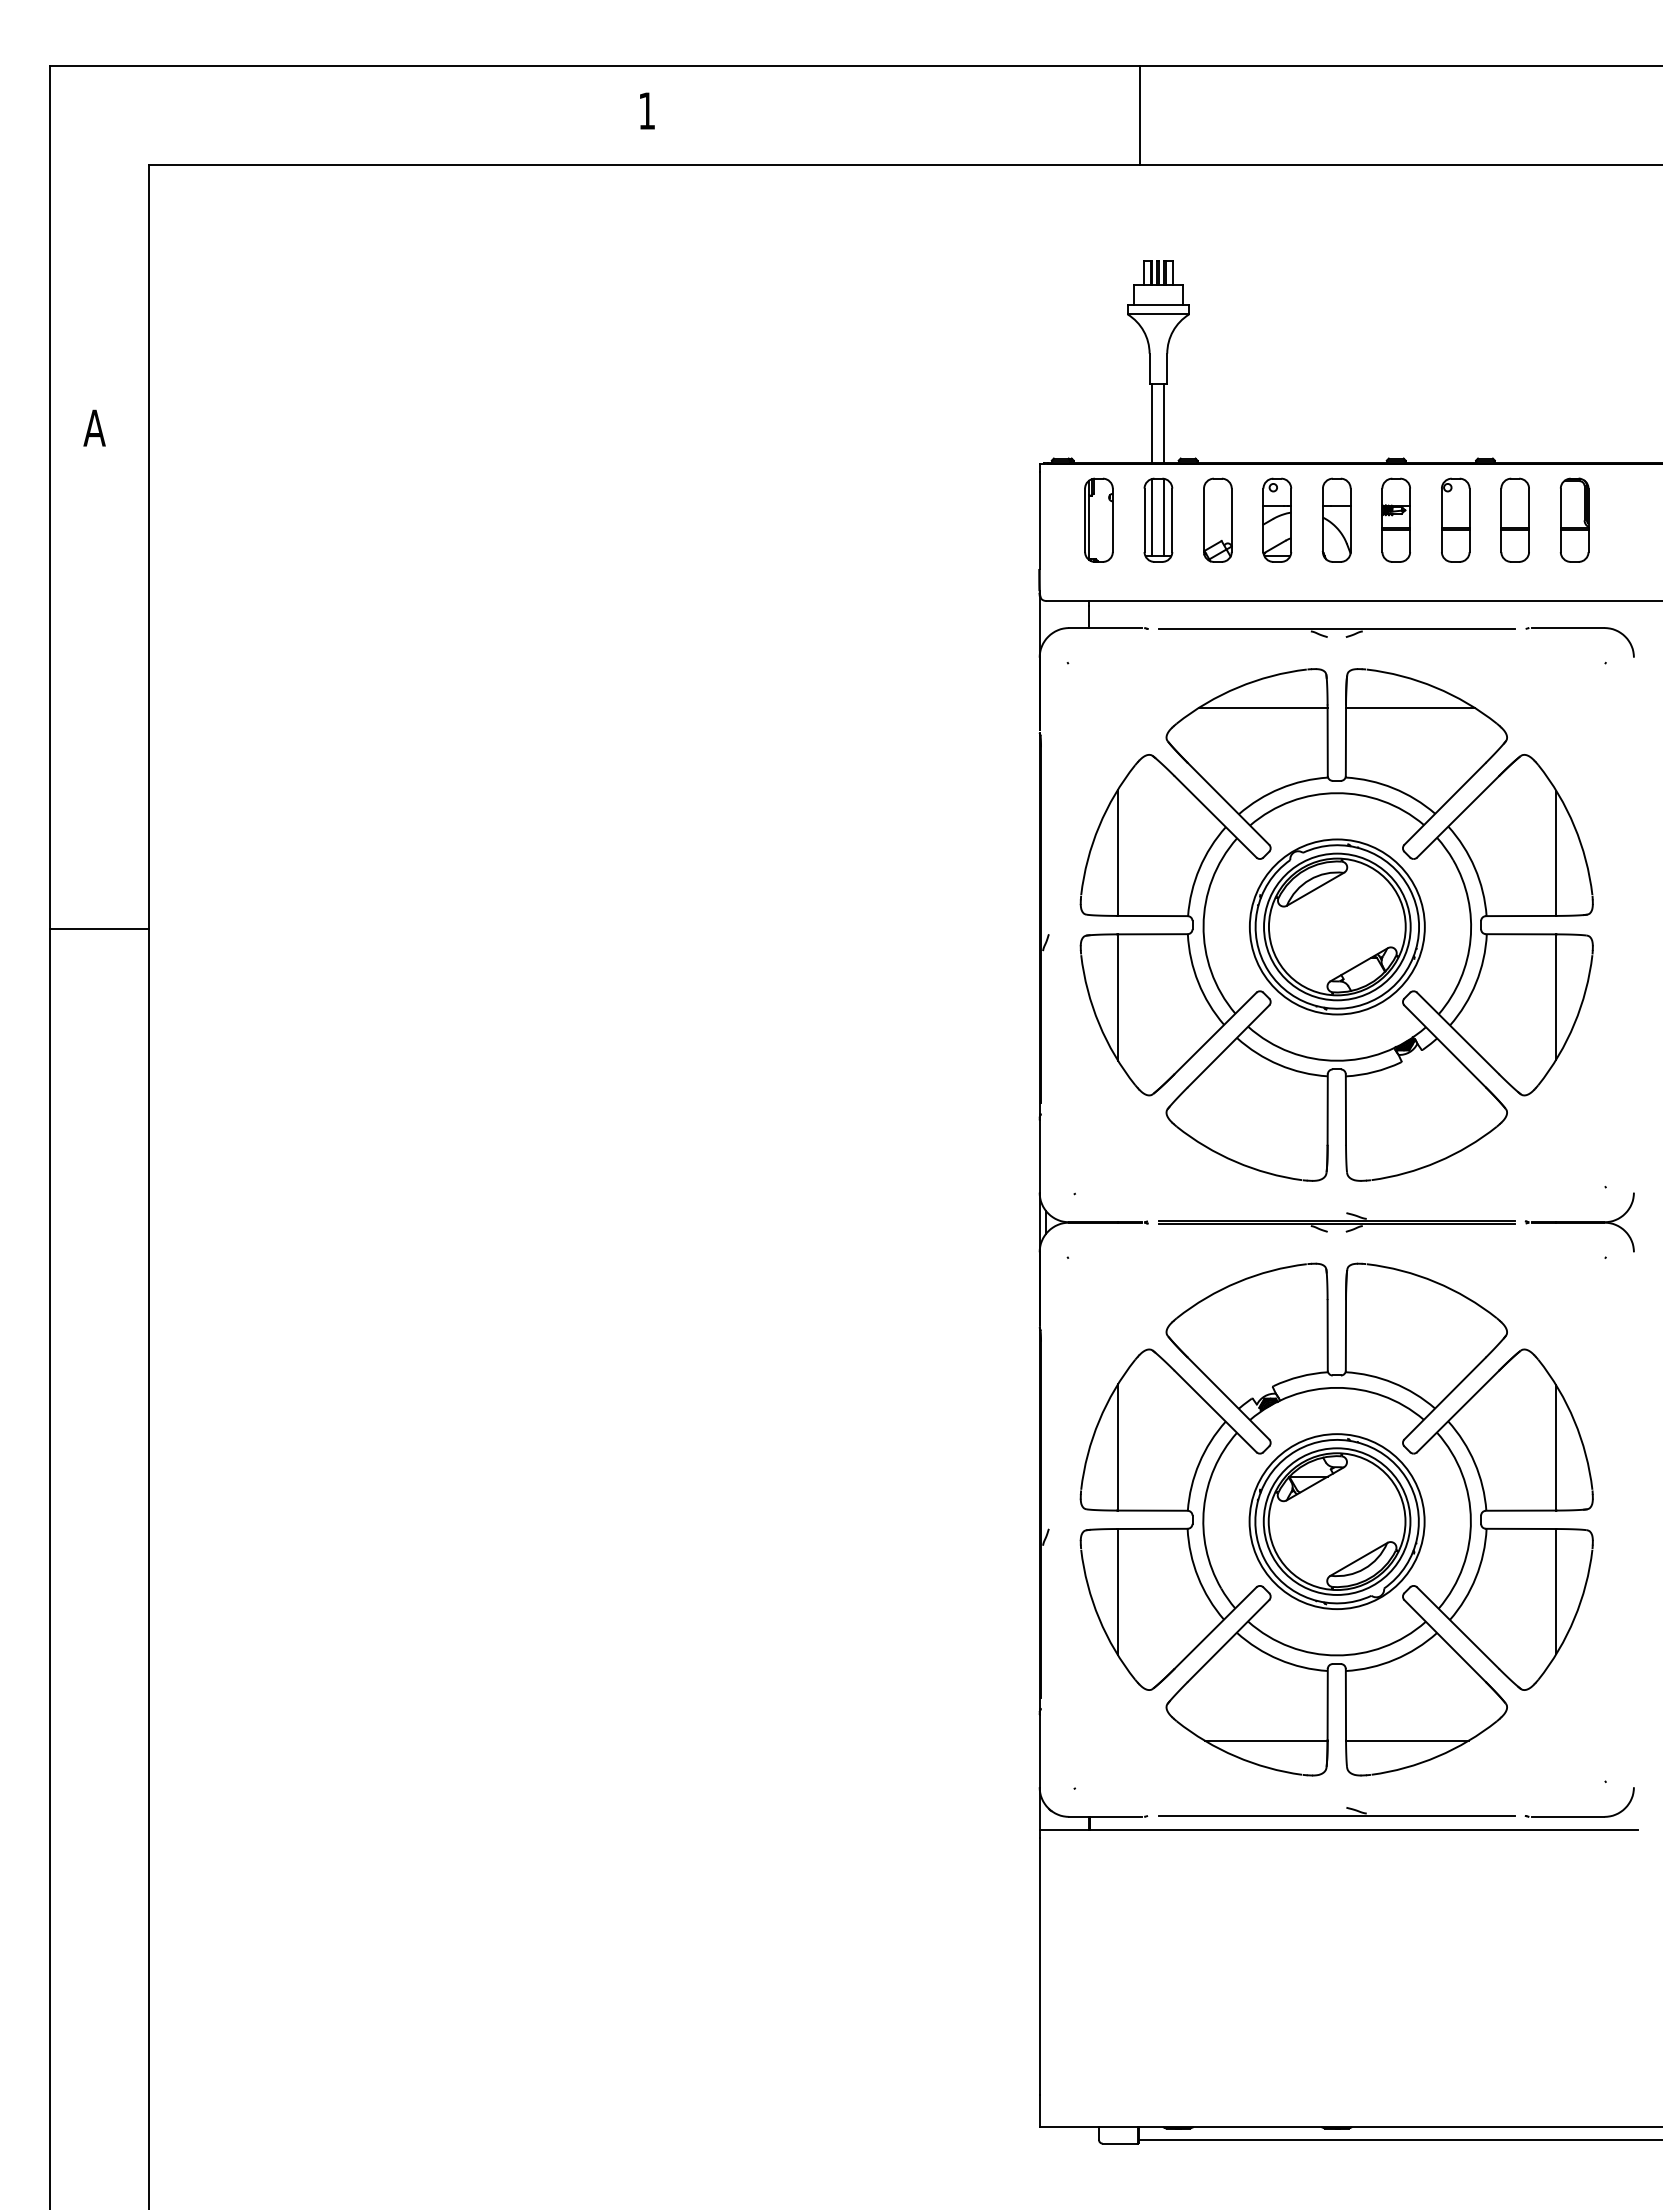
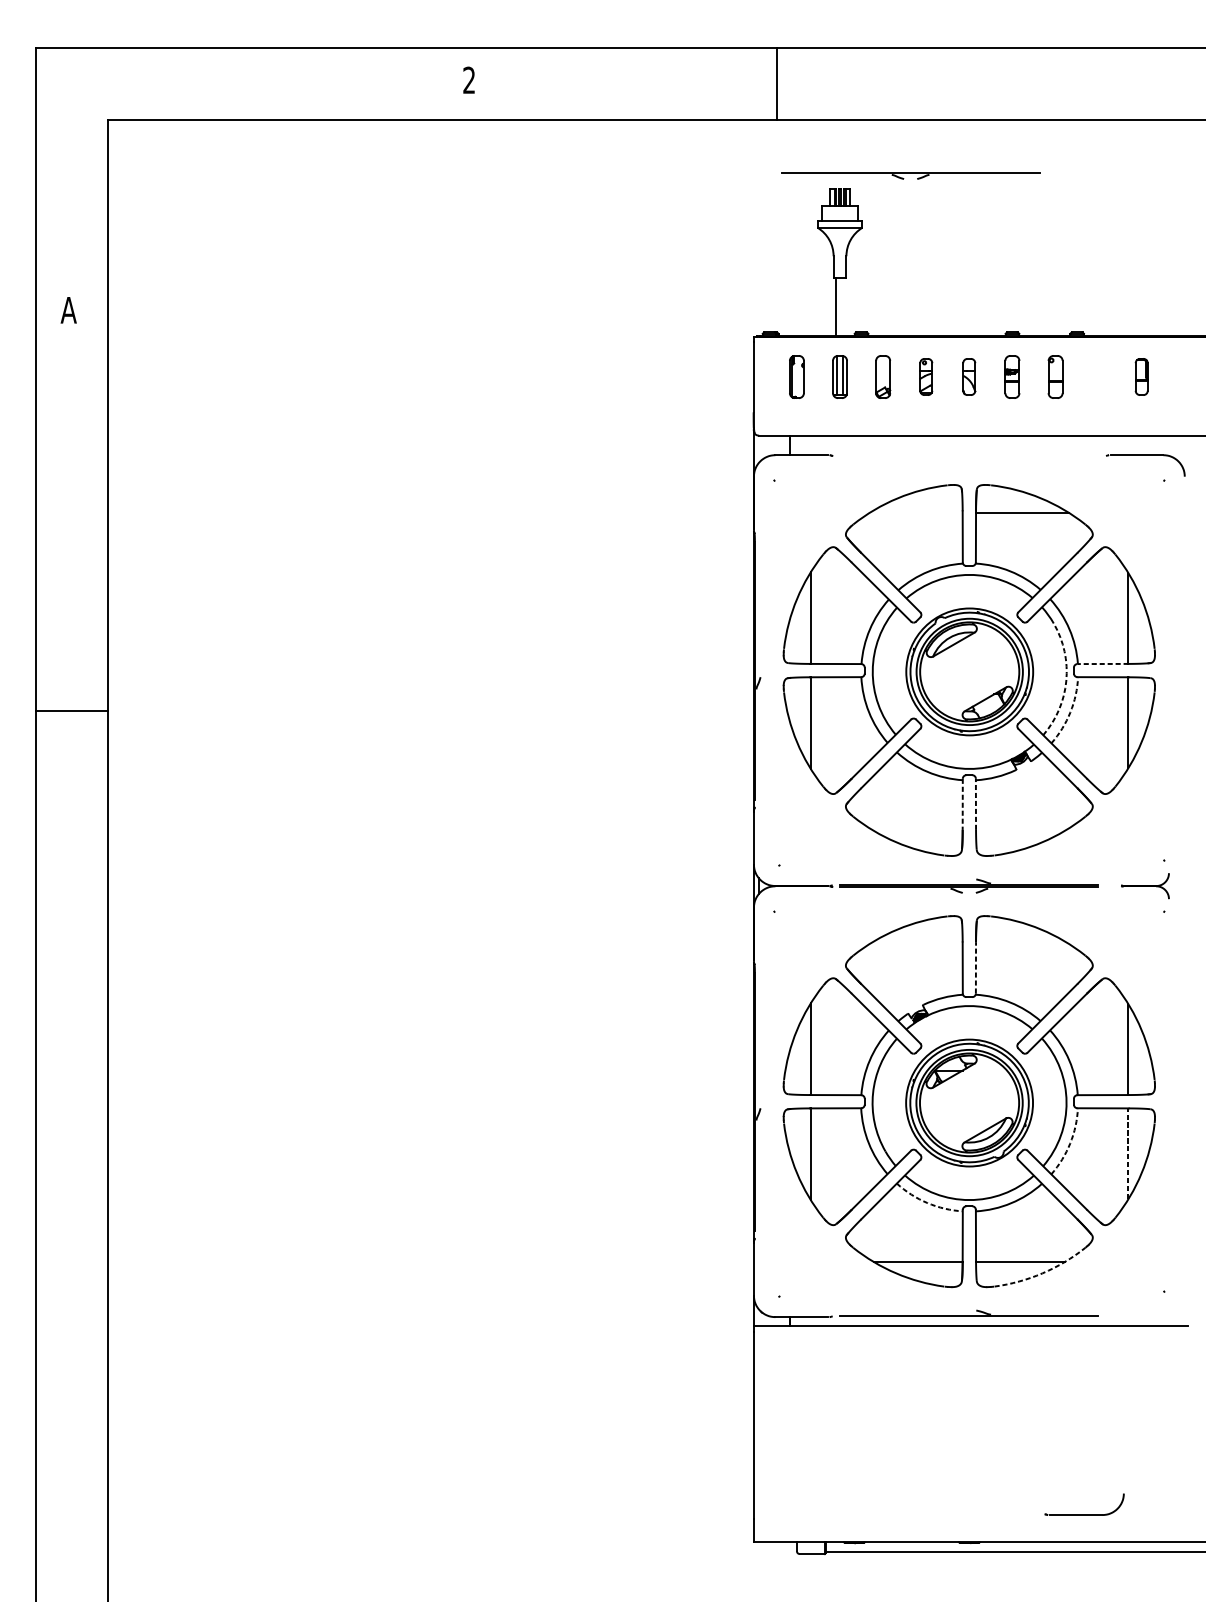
text: (646, 110) -> (468, 79), 1 -> 2
line: (1140, 115) -> (777, 83), moved
line: (1164, 423) -> (844, 306), removed
part: (1098, 519) -> (796, 376), size x0.7
part: (1158, 519) -> (840, 376), size x0.7
part: (1217, 519) -> (882, 376), size x0.7
part: (1277, 519) -> (926, 376), size x0.6
part: (1336, 519) -> (969, 376), size x0.6
part: (1395, 519) -> (1011, 376), size x0.7
part: (1455, 519) -> (1055, 376), size x0.7
part: (1514, 519) -> (1098, 376), removed
part: (1574, 519) -> (1141, 376), size x0.6
part: (1336, 632) -> (910, 175), moved
line: (1262, 707) -> (915, 512), removed
line: (1520, 916) -> (1102, 664), solid -> dashed
line: (99, 928) -> (72, 711), moved
arc: (1470, 939) -> (1066, 681), solid -> dashed
arc: (1476, 982) -> (1070, 712), solid -> dashed
line: (1345, 1109) -> (975, 804), solid -> dashed
line: (1327, 1110) -> (962, 804), solid -> dashed
part: (1579, 1222) -> (1145, 886), size x0.6
line: (1345, 1334) -> (975, 967), solid -> dashed
arc: (1475, 1577) -> (1069, 1143), solid -> dashed
line: (1556, 1591) -> (1128, 1153), solid -> dashed
arc: (1279, 1659) -> (927, 1203), solid -> dashed
arc: (1437, 1756) -> (1042, 1273), solid -> dashed
part: (1579, 1816) -> (1084, 1514), moved

